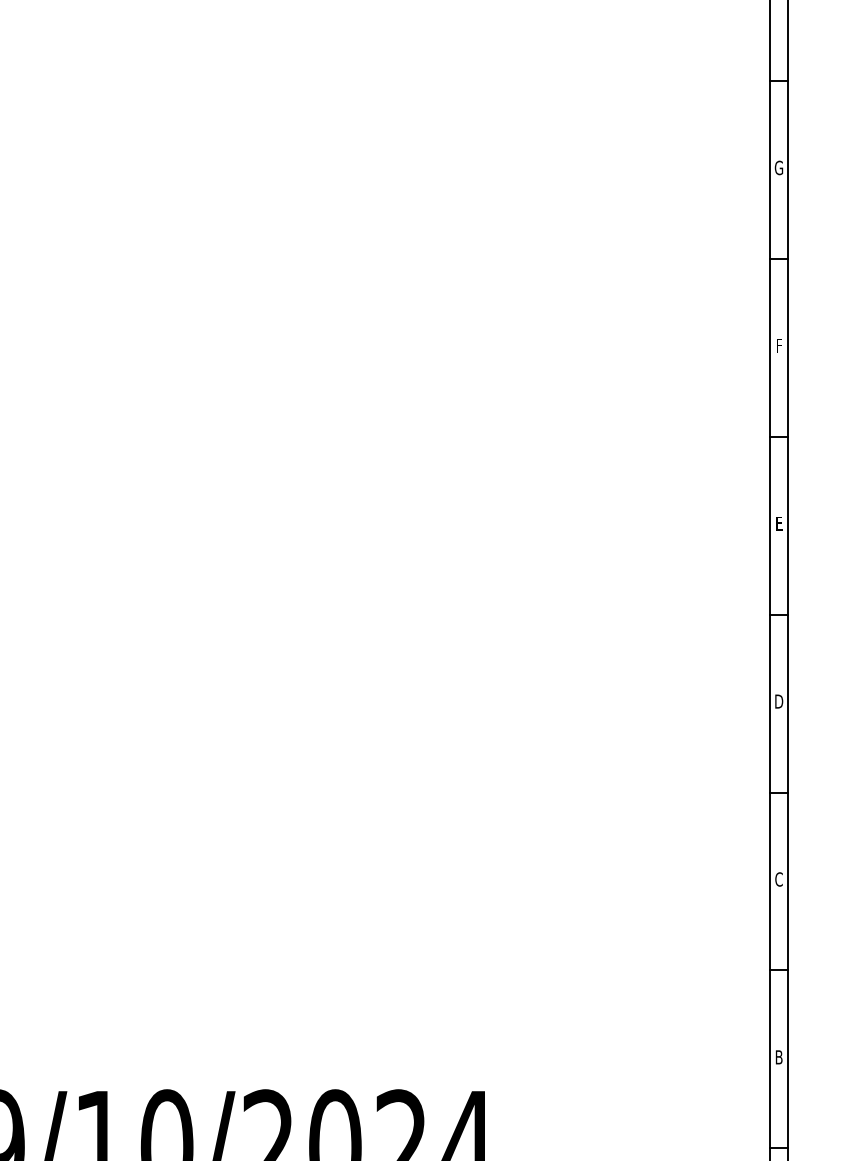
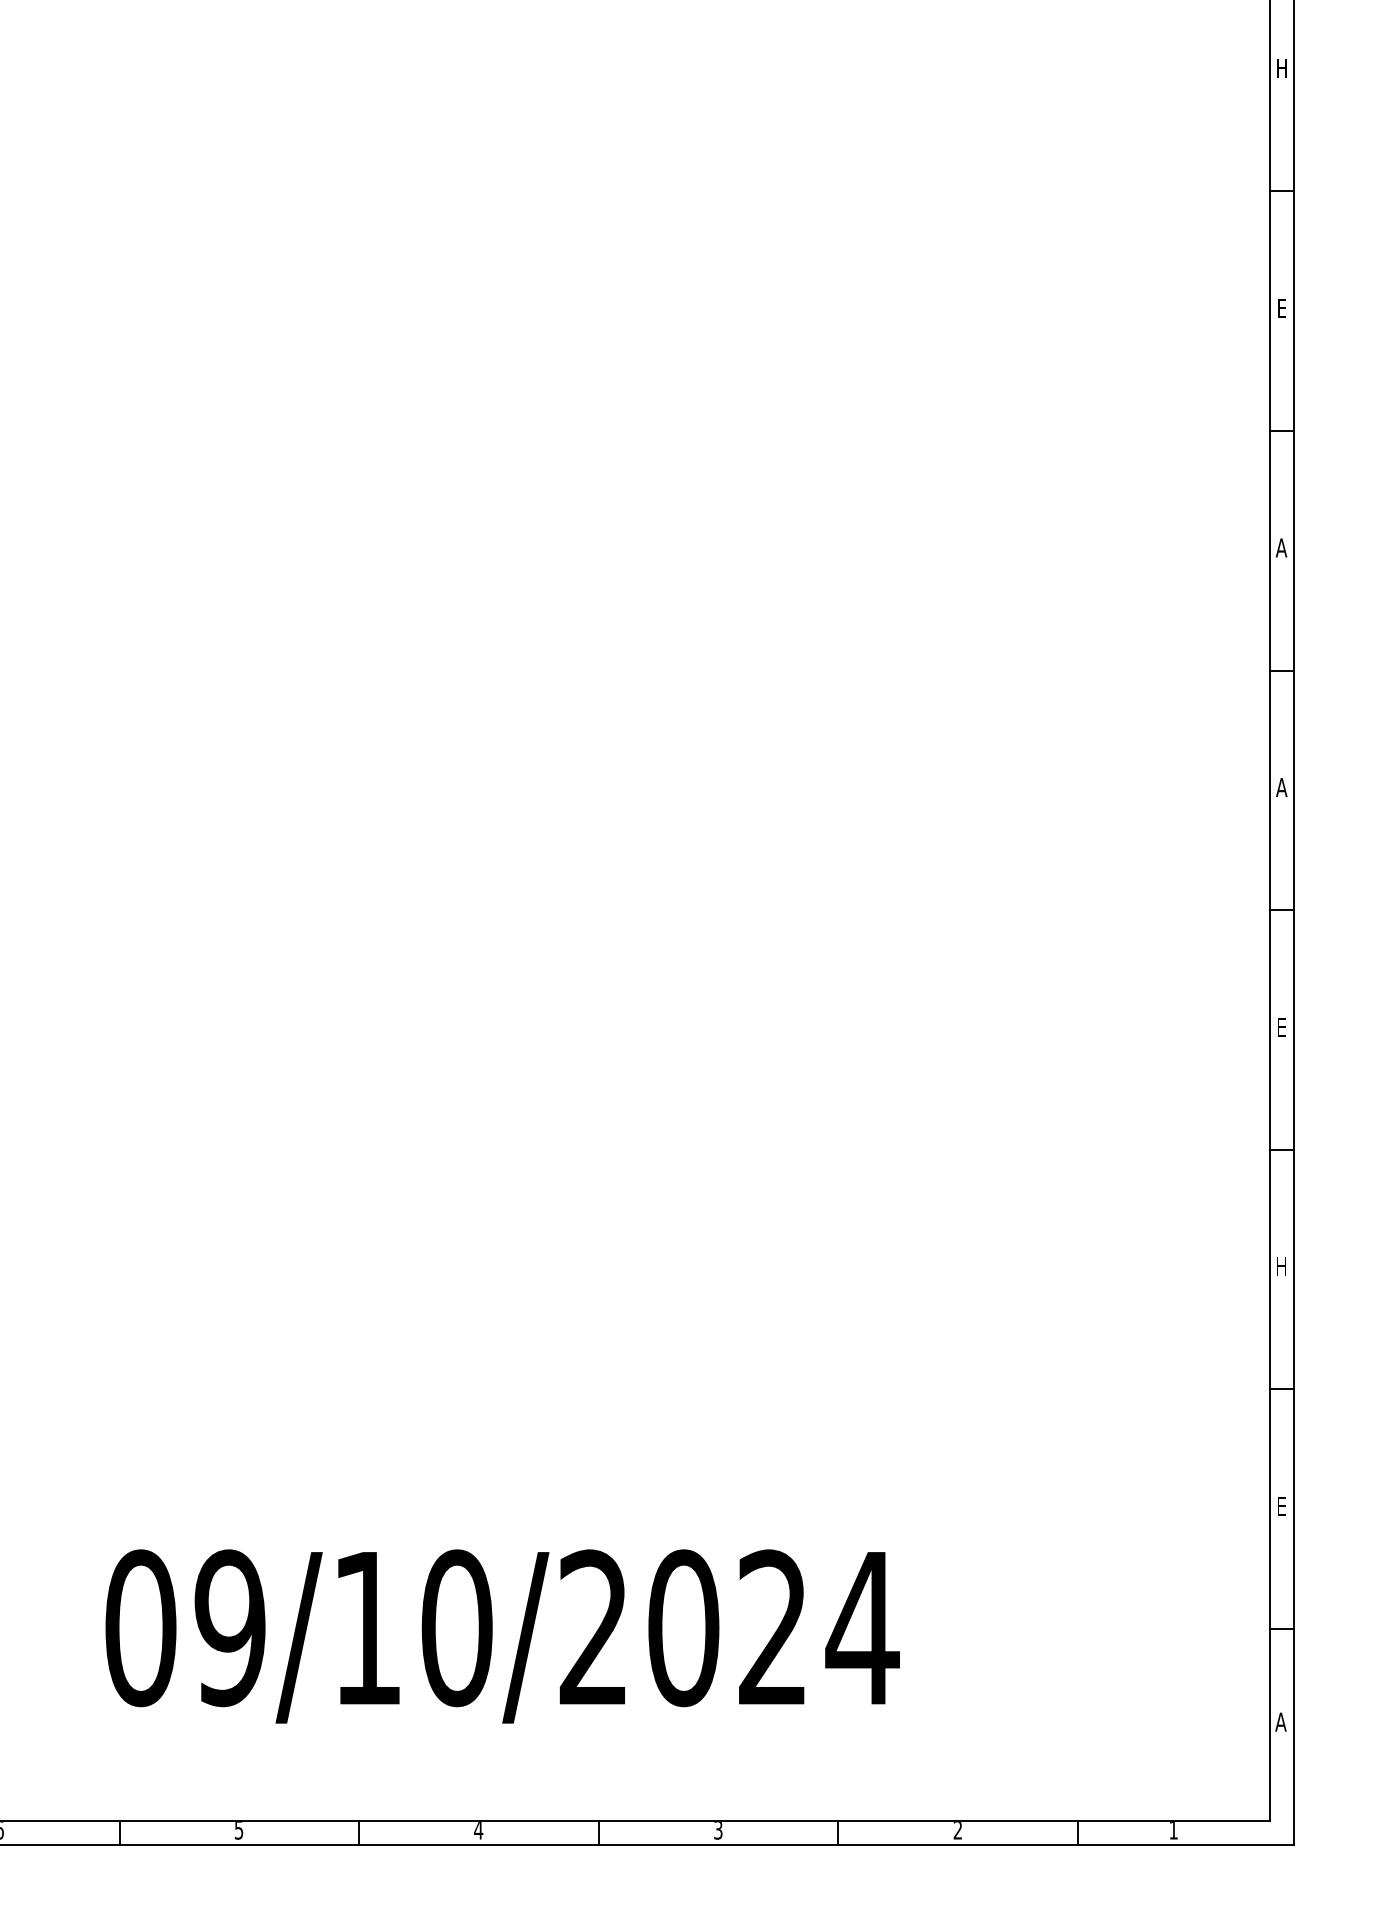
text: (778, 168) -> (1280, 308), G -> E
text: (779, 345) -> (1281, 547), F -> A
text: (779, 523) -> (1281, 787), E -> A
text: (779, 701) -> (1281, 1026), D -> E
text: (779, 879) -> (1281, 1266), C -> H
text: (779, 1057) -> (1281, 1506), B -> E

